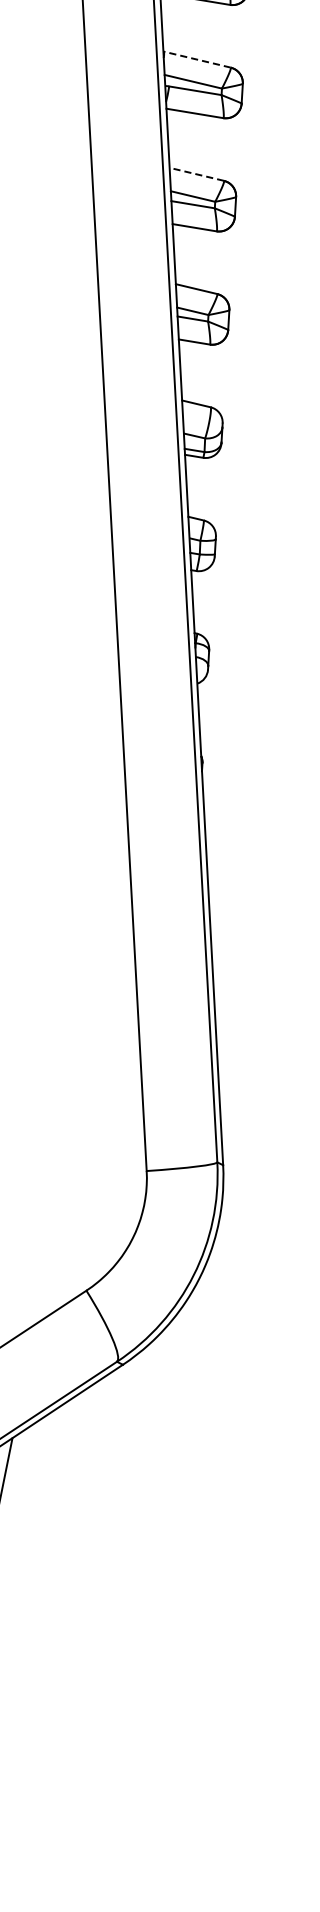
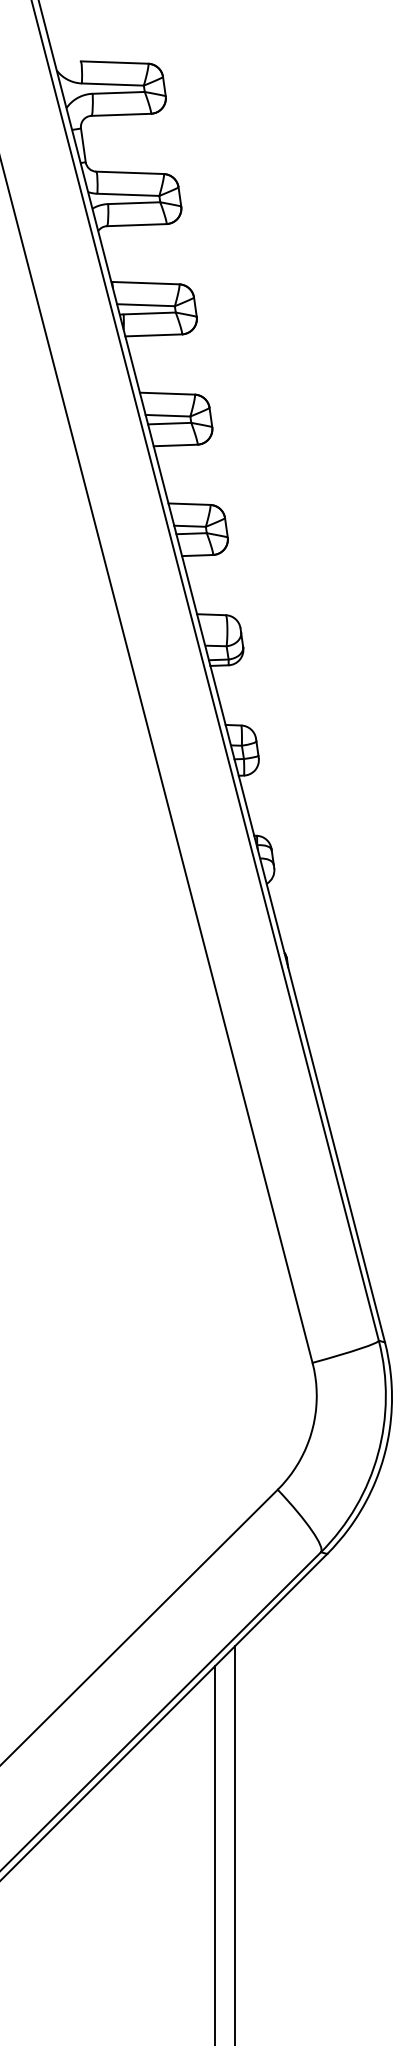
line: (197, 59) -> (145, 283), dashed -> solid
line: (196, 174) -> (166, 393), dashed -> solid

